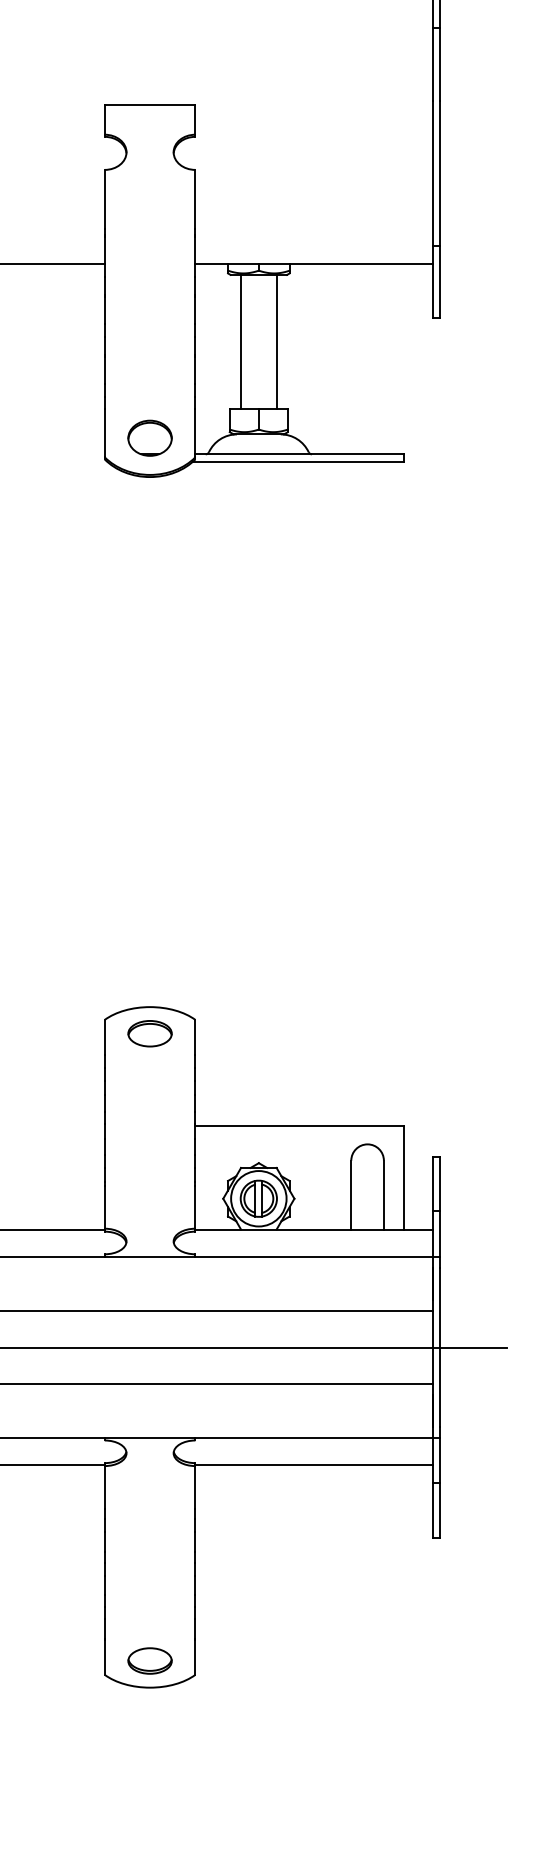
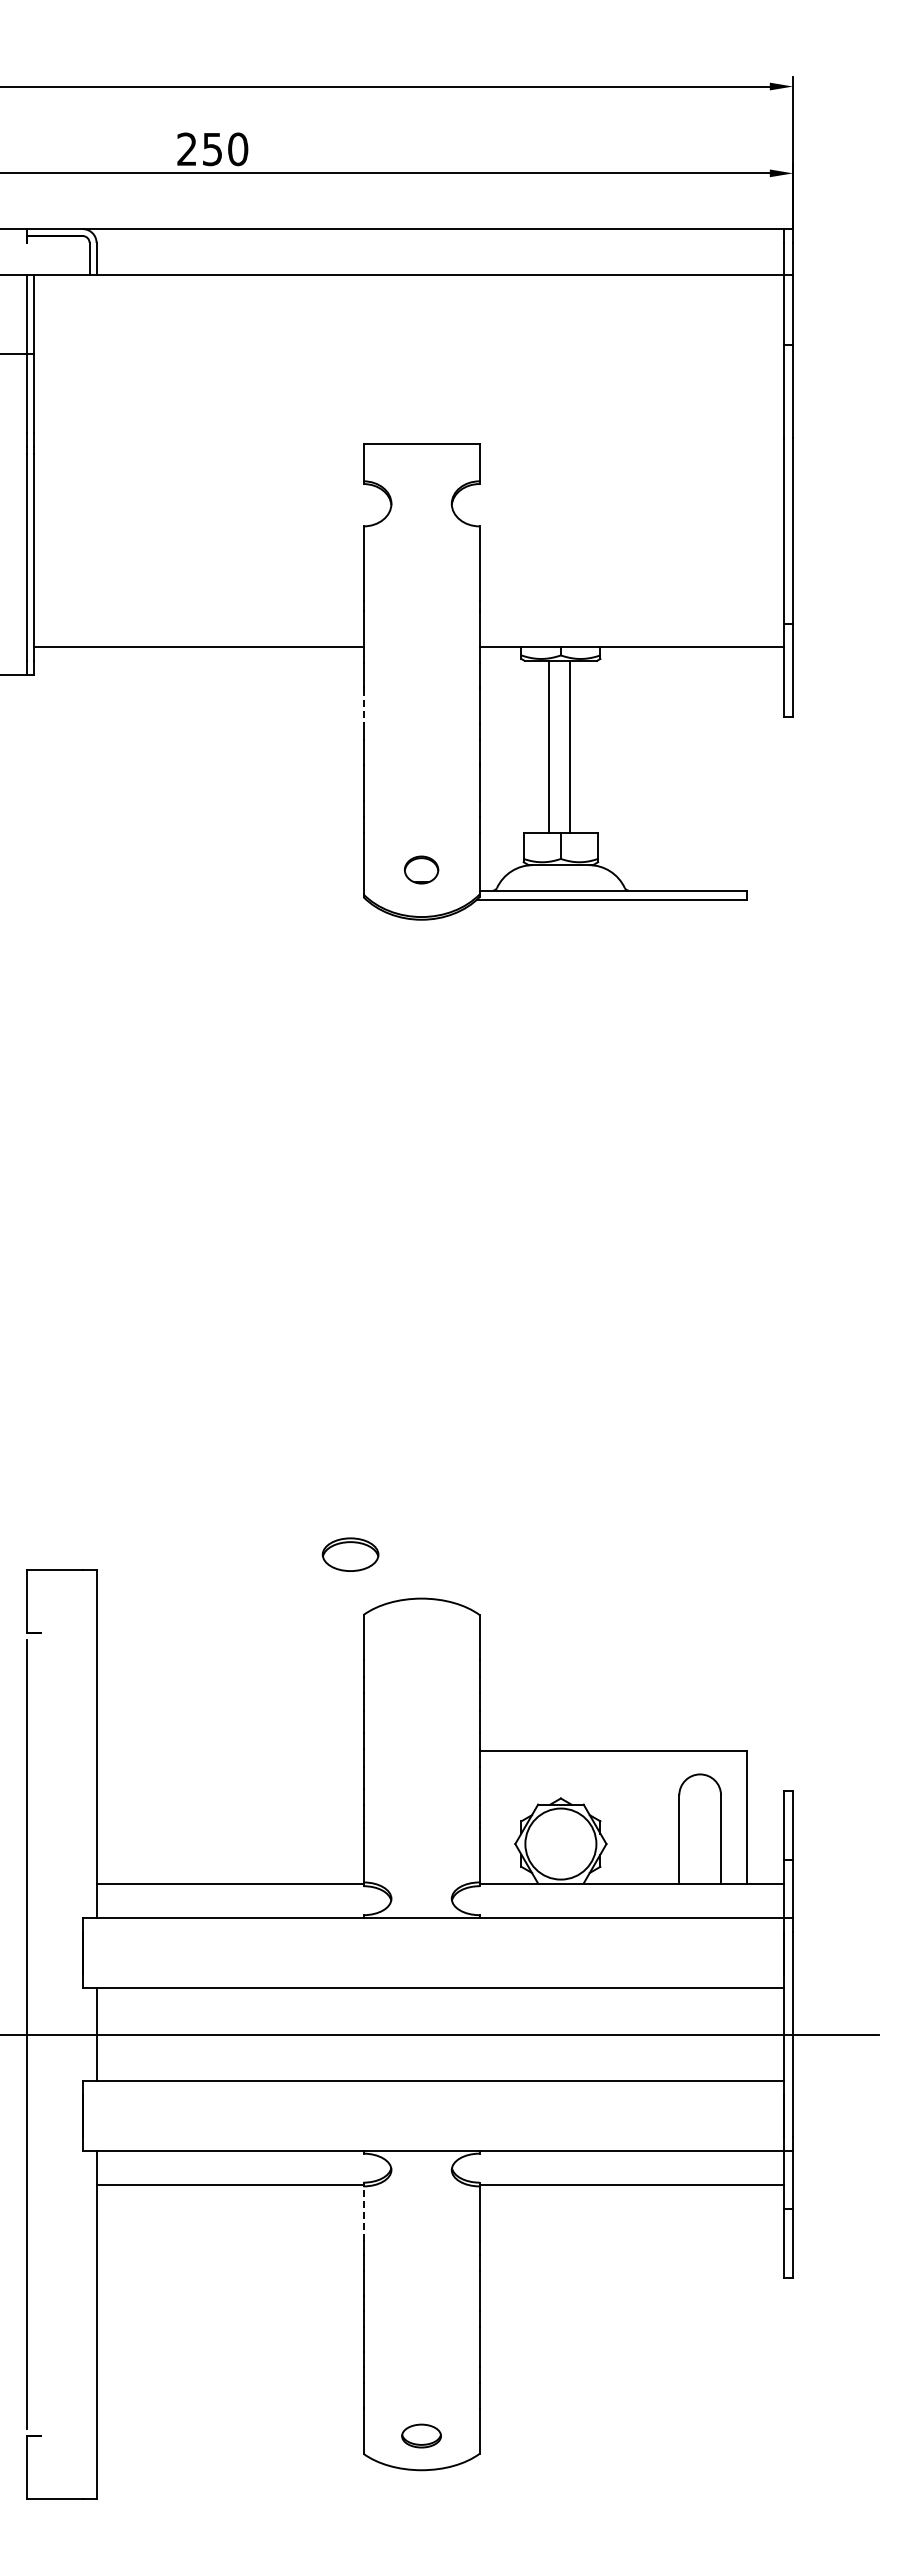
line: (104, 311) -> (363, 707), solid -> dashed
line: (240, 341) -> (569, 746), moved
line: (277, 341) -> (549, 746), moved
part: (150, 437) -> (421, 869), size x0.6
part: (150, 1033) -> (350, 1554), moved
part: (258, 1199) -> (560, 1844), removed
line: (104, 1487) -> (363, 2213), solid -> dashed
part: (150, 1660) -> (421, 2435), size x0.7

